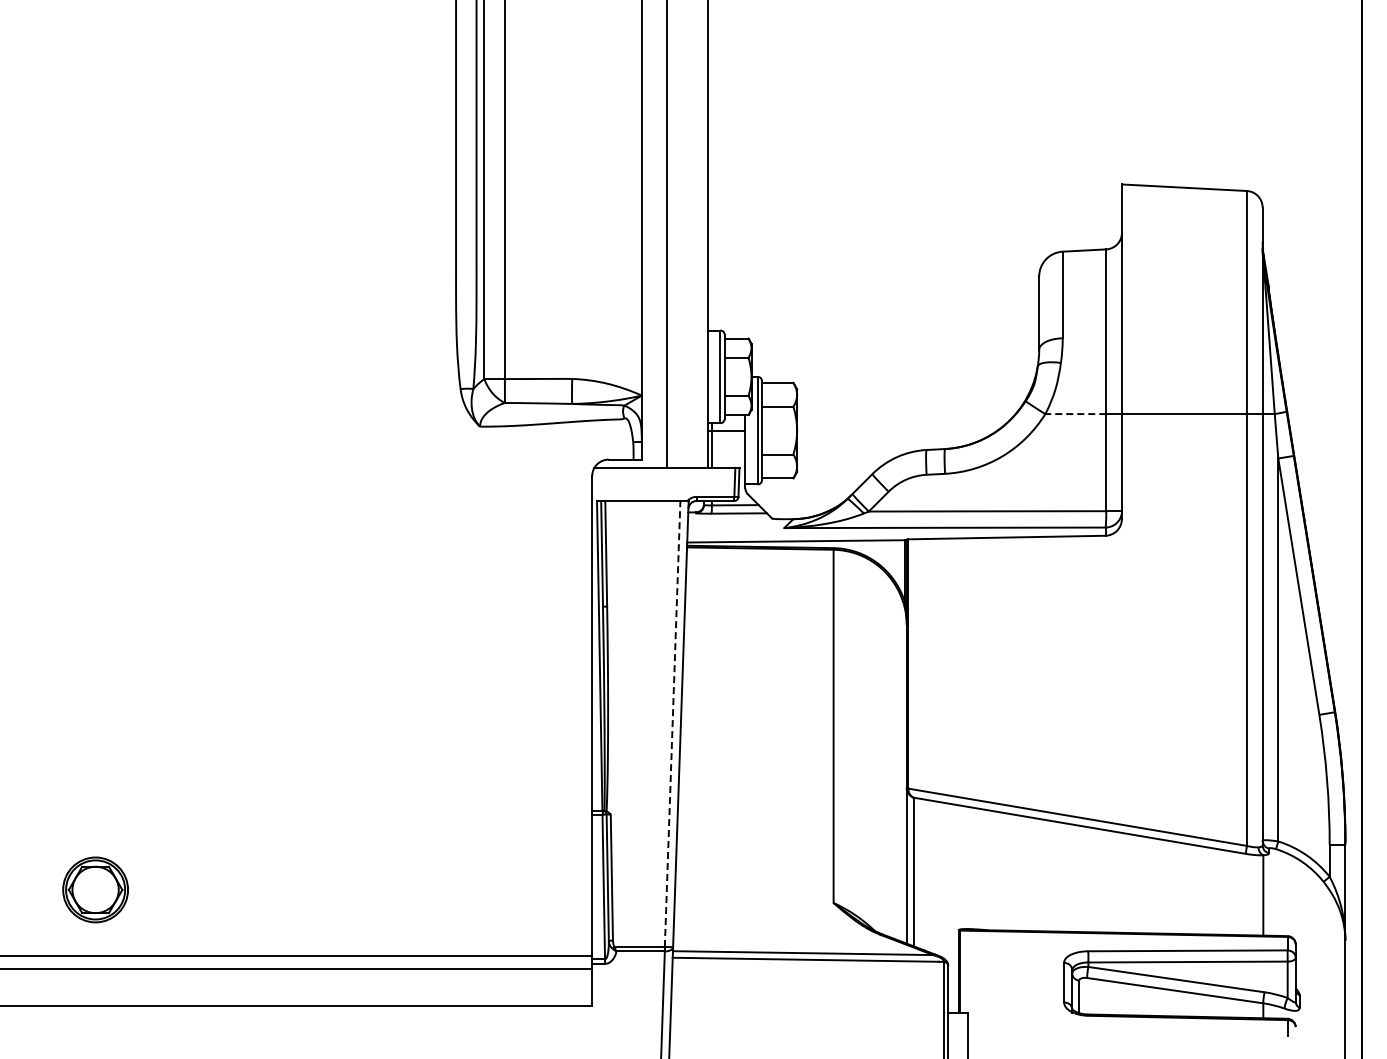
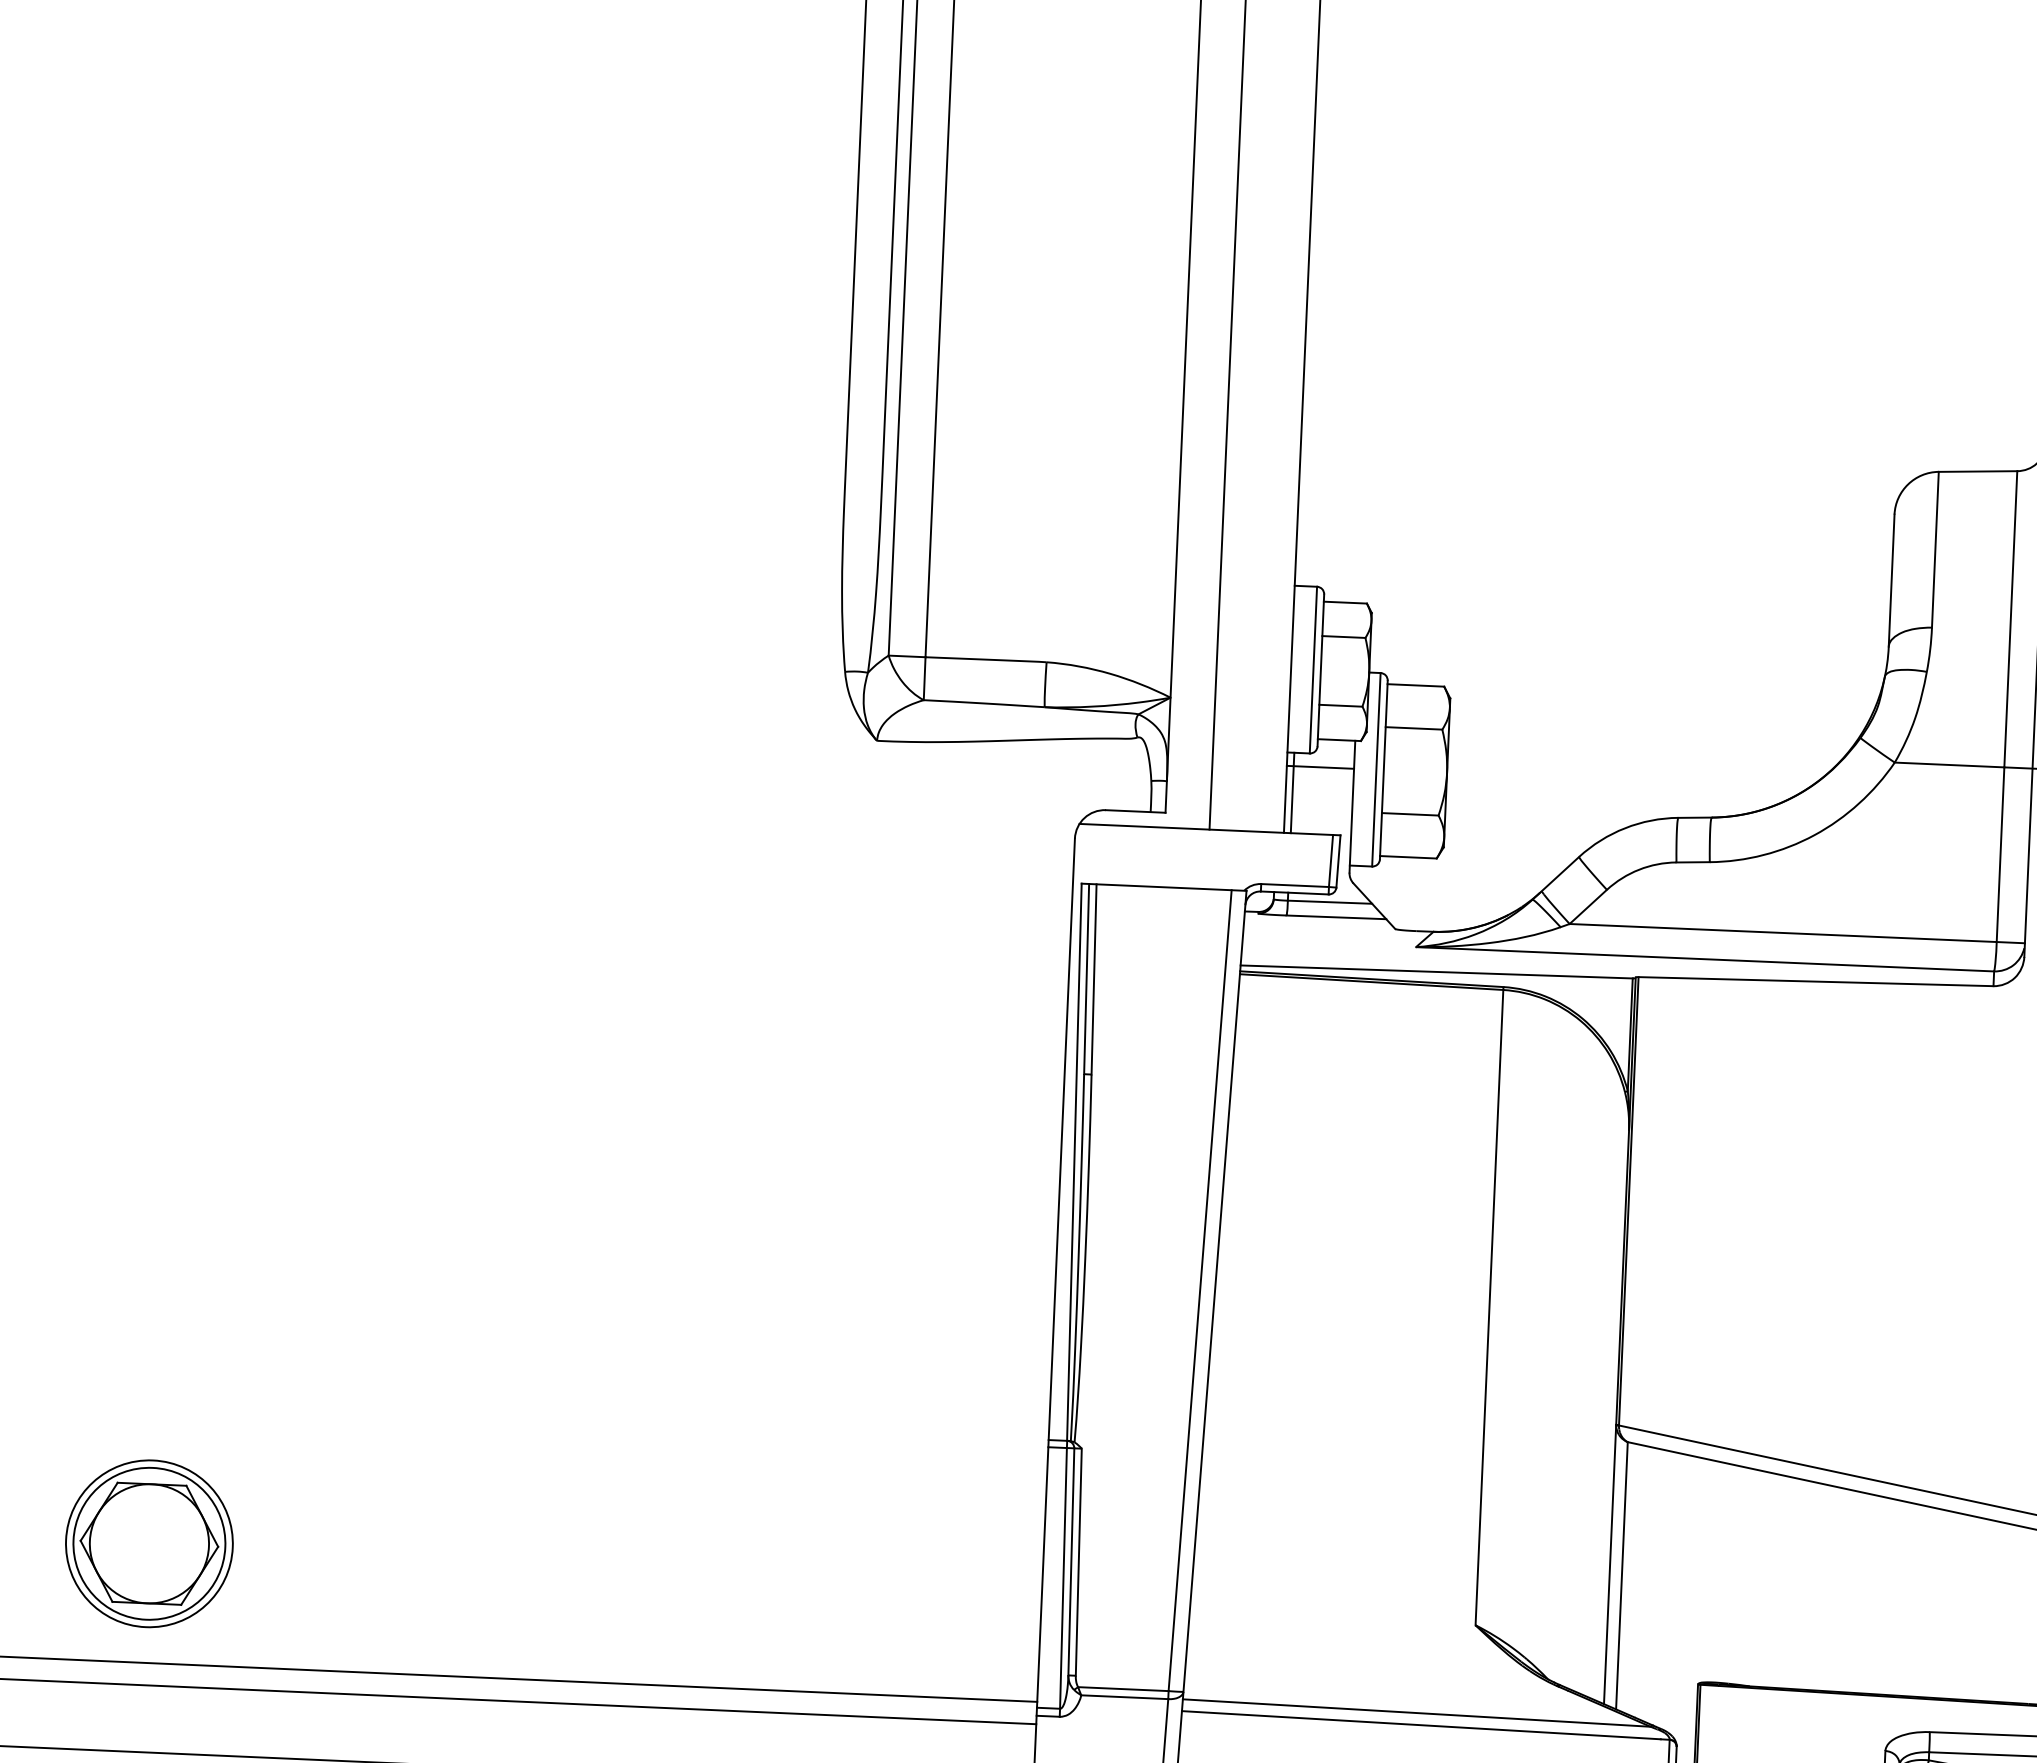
line: (1075, 414) -> (1948, 765), dashed -> solid
line: (672, 723) -> (1199, 1289), dashed -> solid
part: (95, 889) -> (149, 1543), size x1.43

